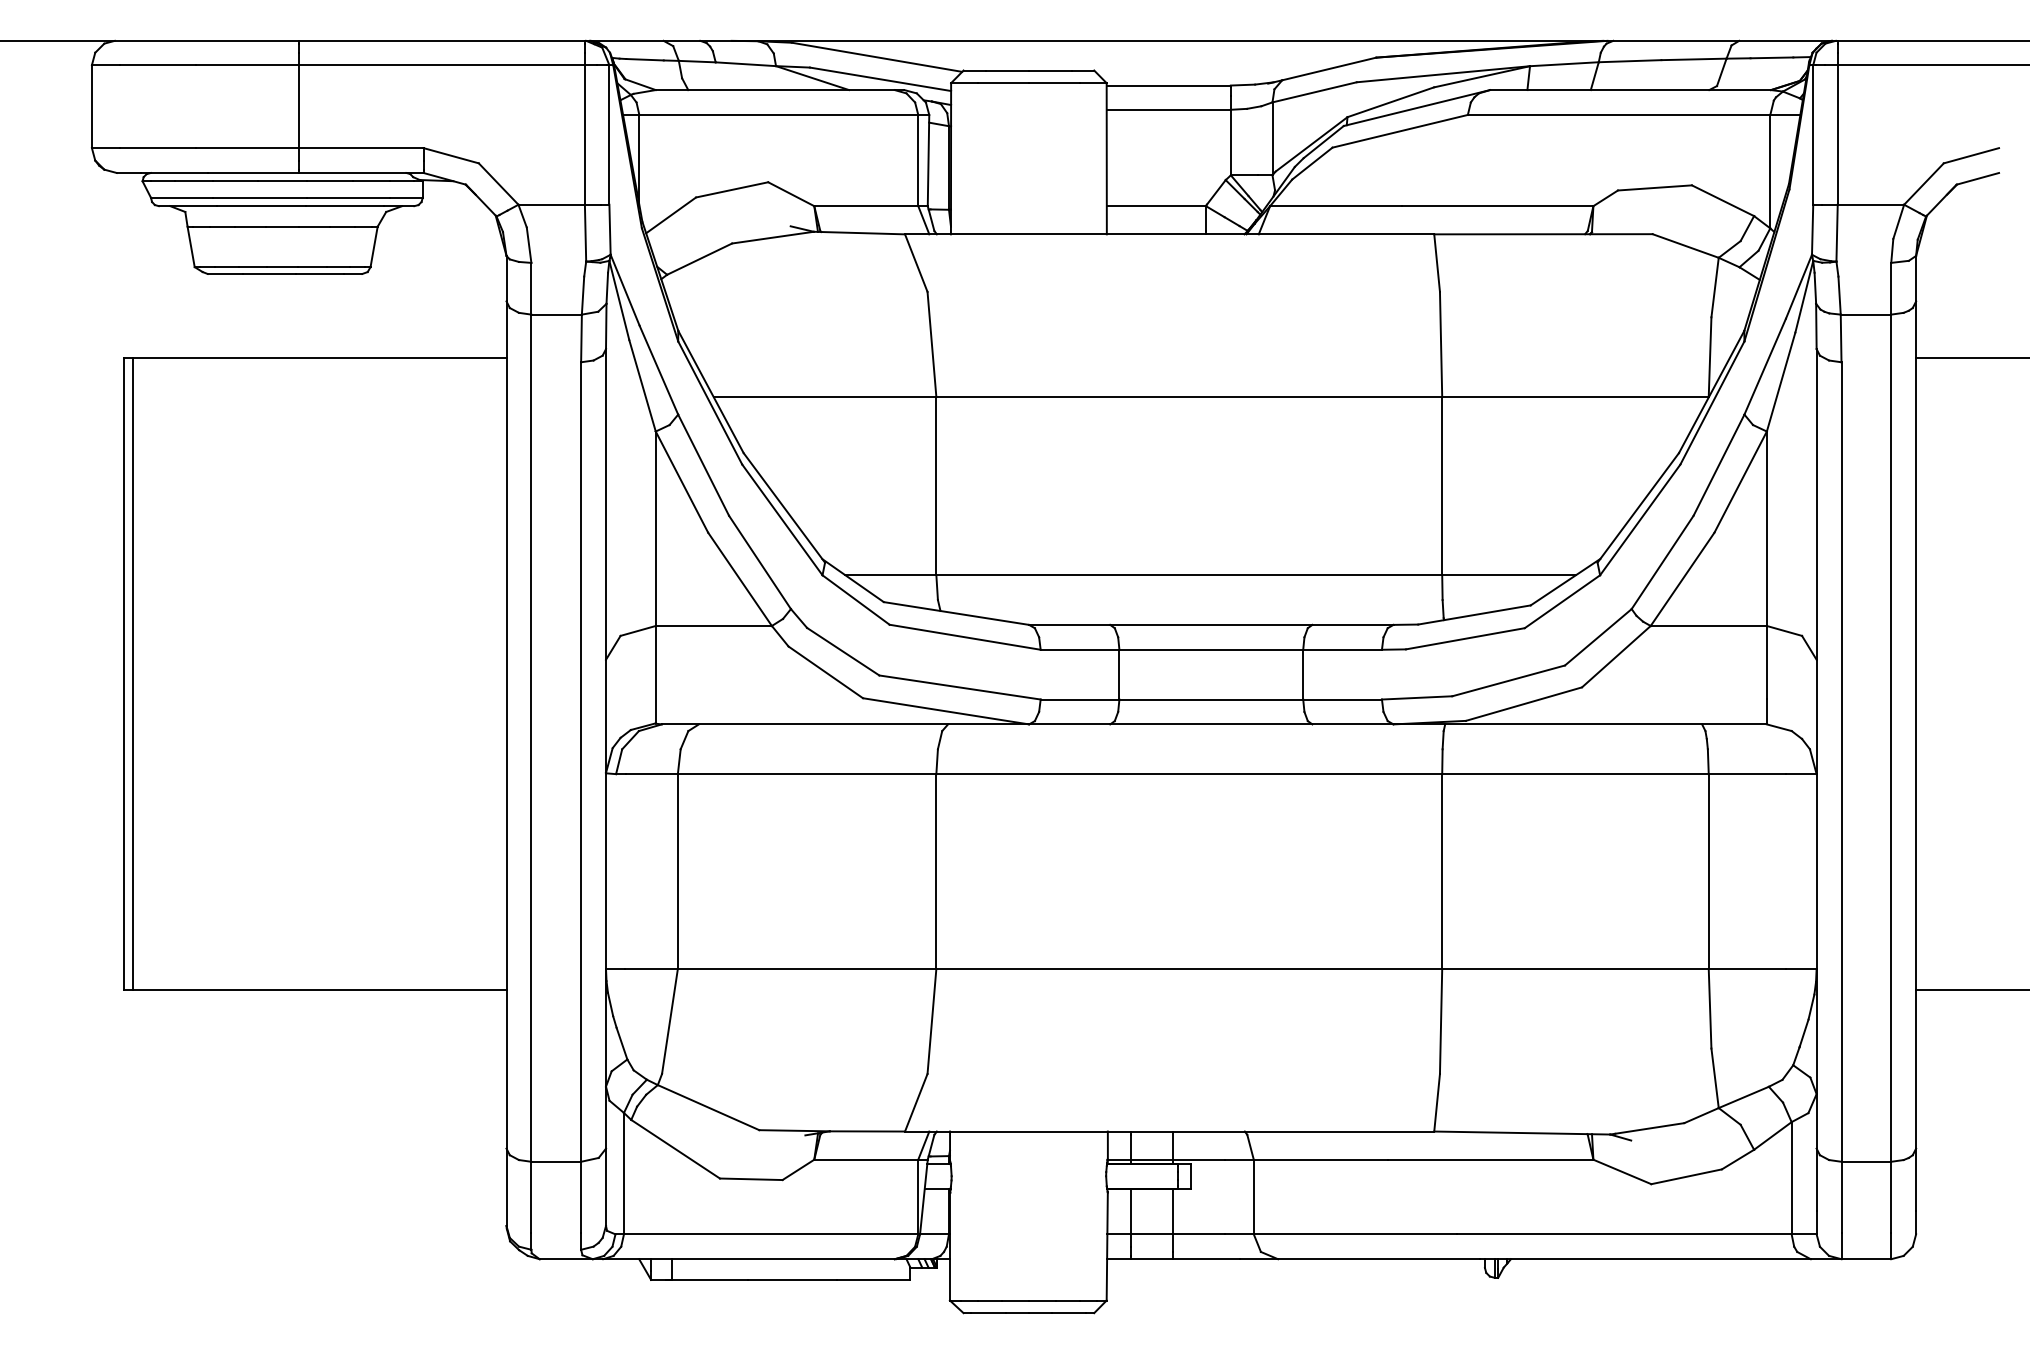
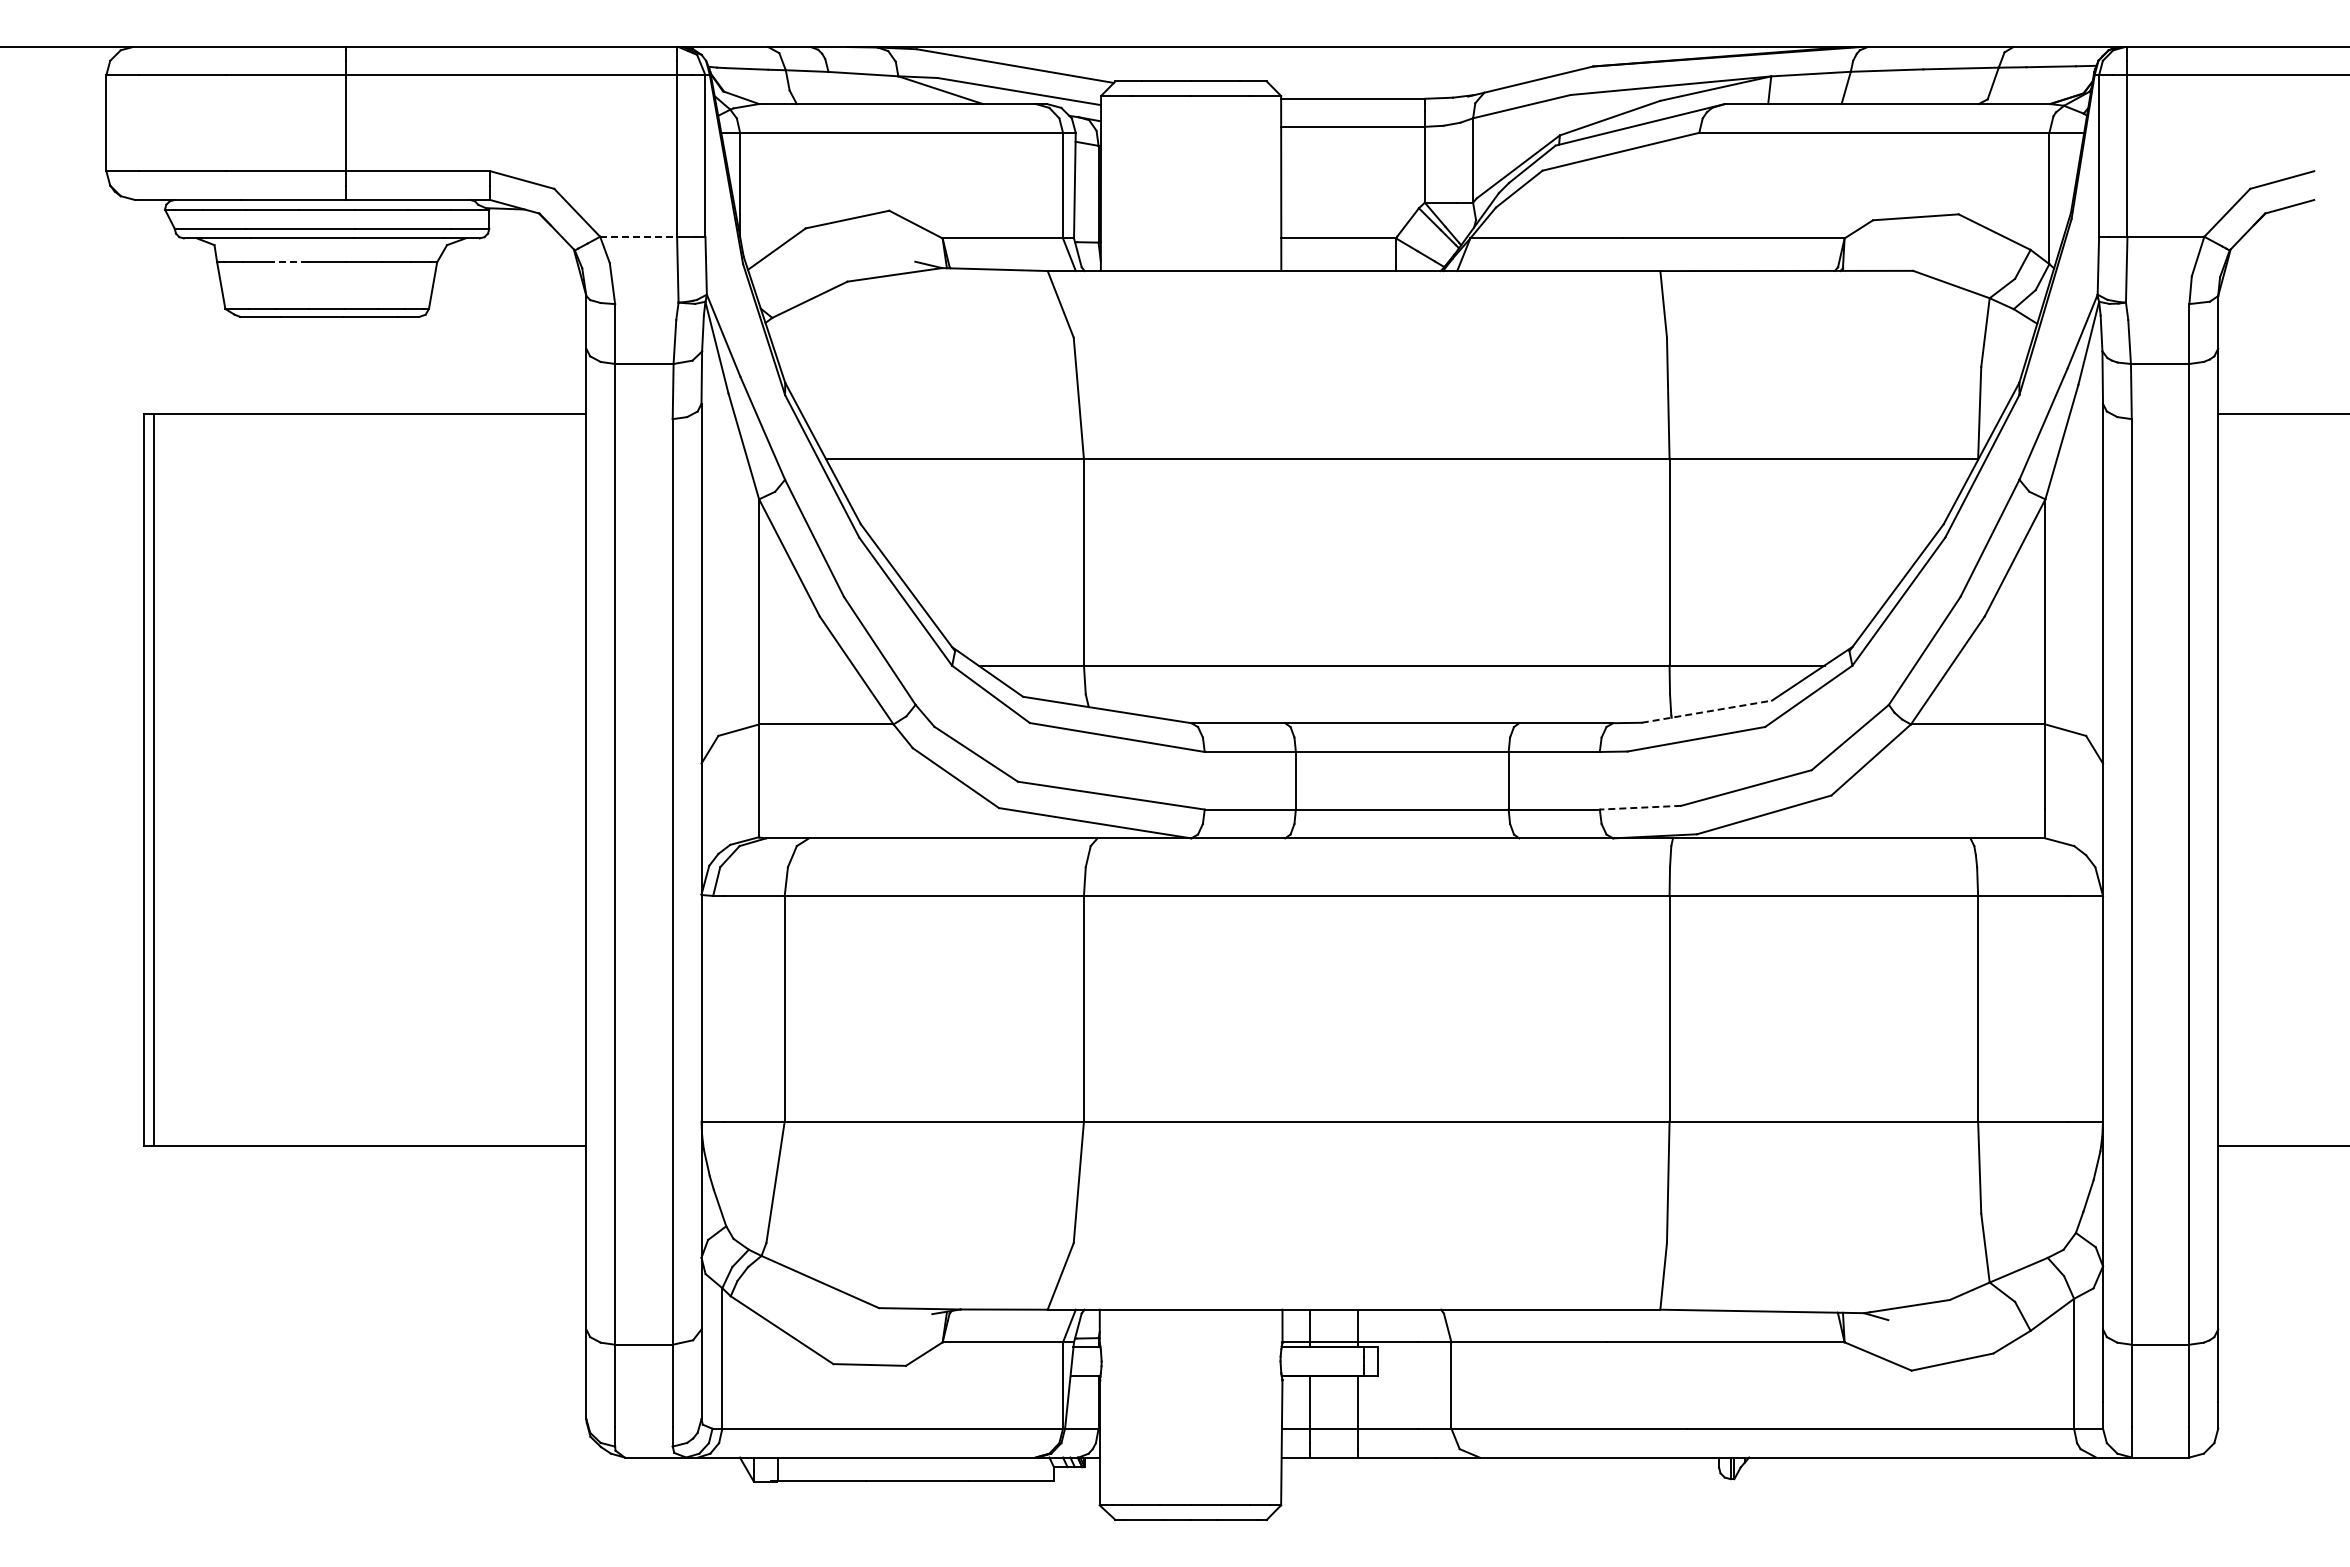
line: (552, 204) -> (639, 236), solid -> dashed
line: (250, 226) -> (290, 262), solid -> dashed
line: (1474, 614) -> (1707, 711), solid -> dashed
line: (1417, 697) -> (1640, 807), solid -> dashed

